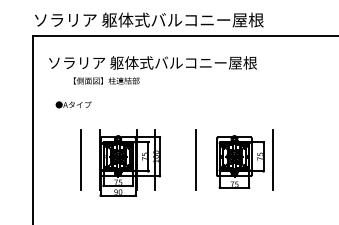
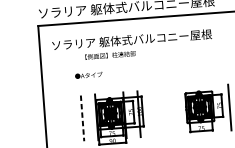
text: (106, 80) -> (110, 55), moved
text: (73, 104) -> (88, 75), moved
line: (81, 159) -> (82, 118), solid -> dashed
line: (195, 159) -> (170, 111), removed

